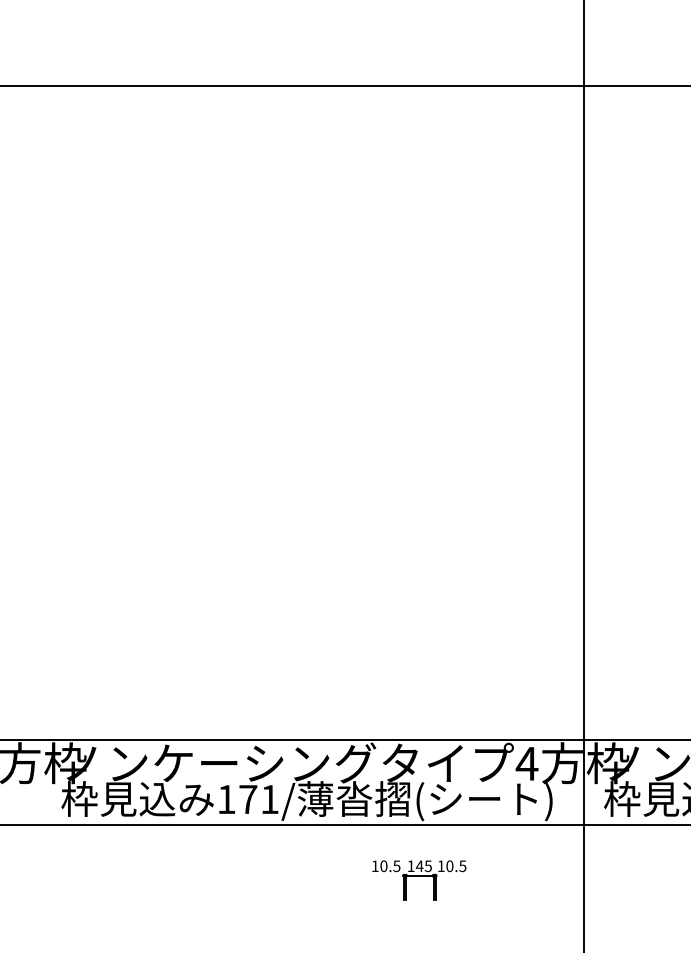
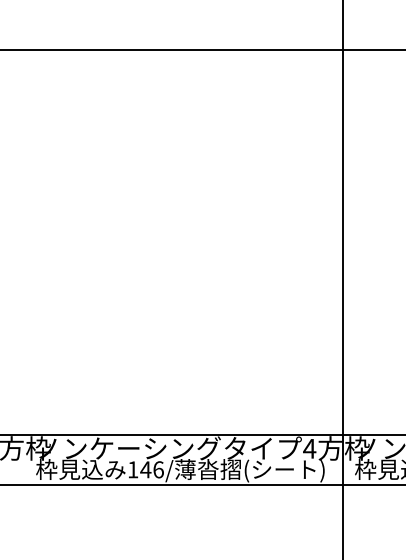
text: (257, 798) -> (151, 469), 171/ -> 146/
part: (419, 880) -> (246, 517), removed

